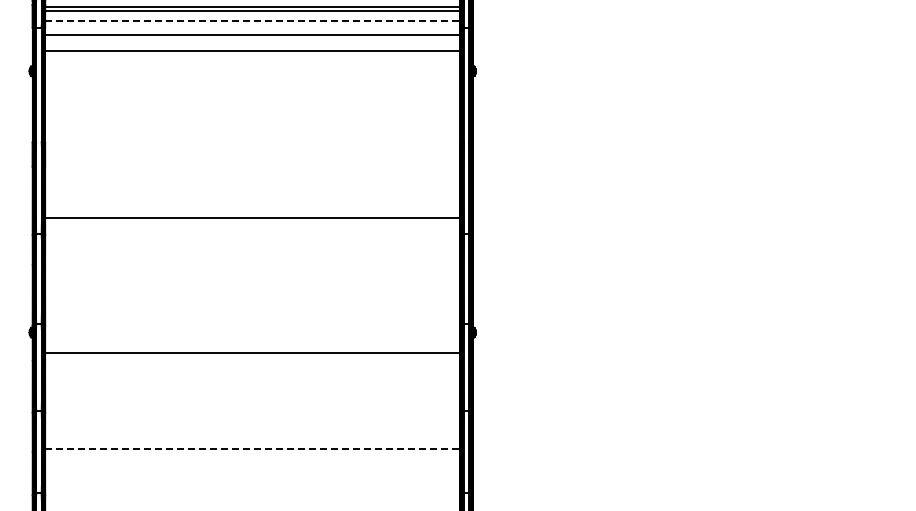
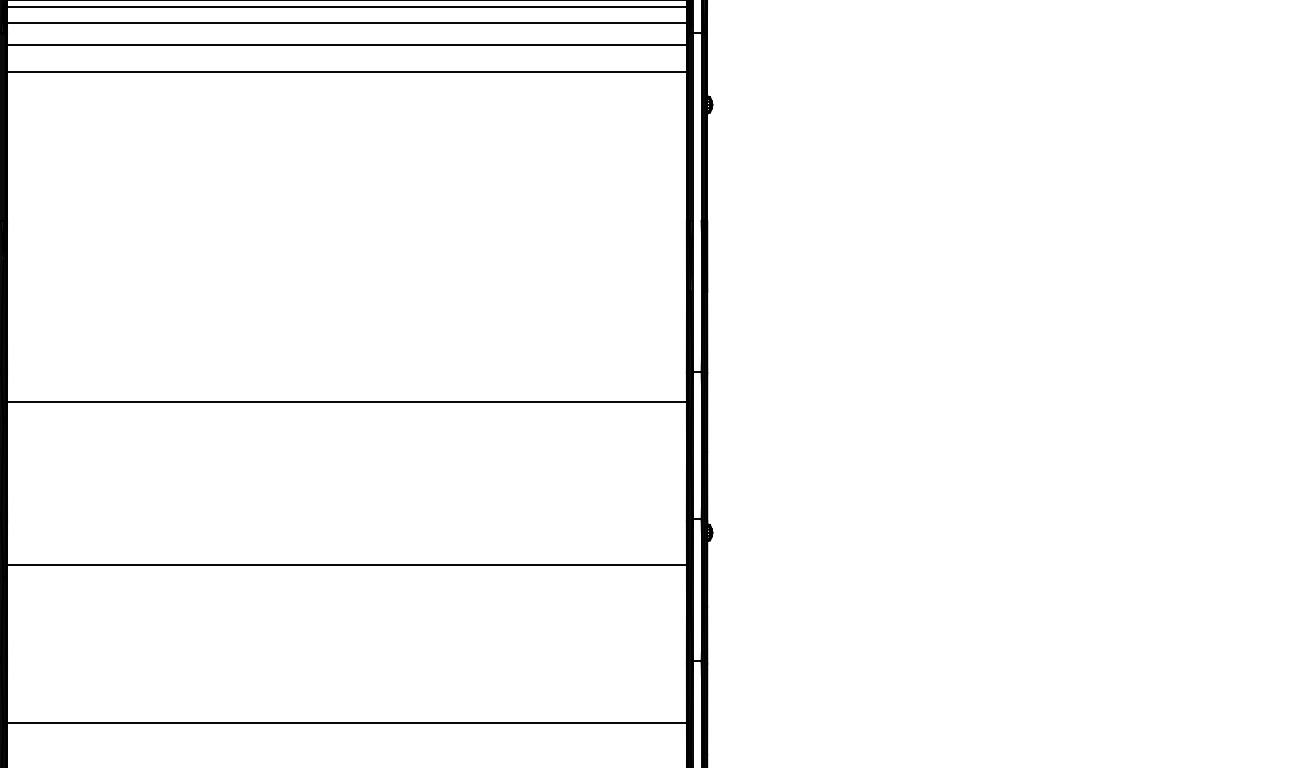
line: (252, 20) -> (346, 21), dashed -> solid
line: (252, 218) -> (346, 401), moved
line: (252, 448) -> (346, 722), dashed -> solid

